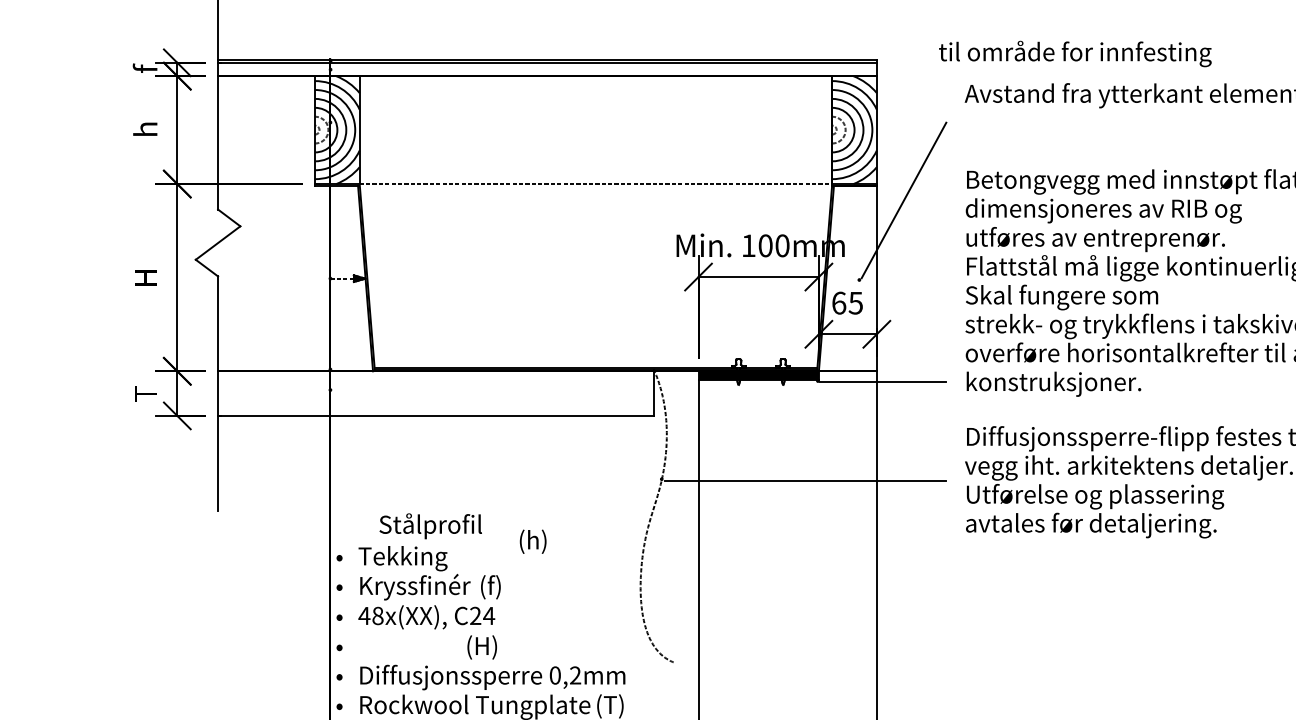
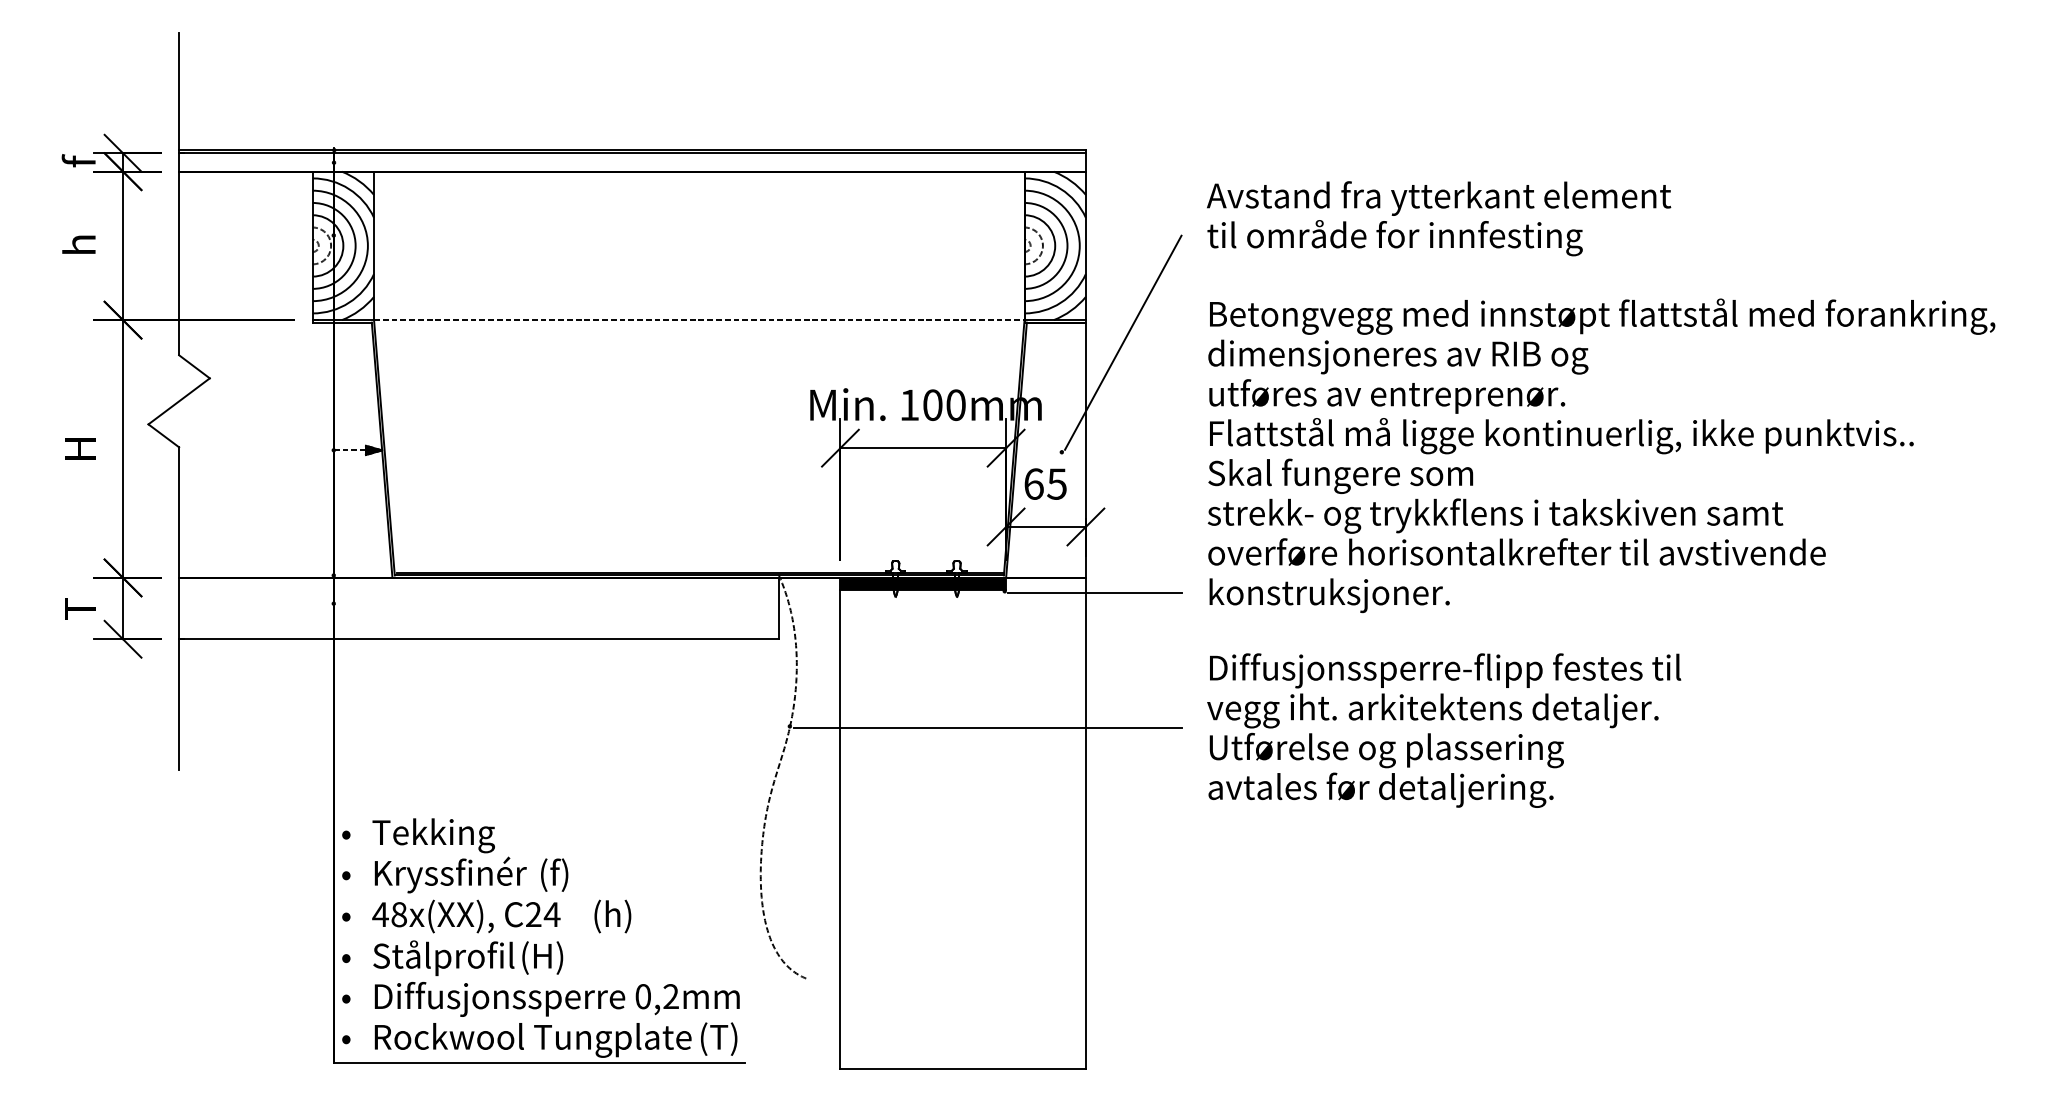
text: (1074, 54) -> (1394, 238), moved
text: (430, 526) -> (443, 958), moved
text: (532, 541) -> (612, 916), moved

